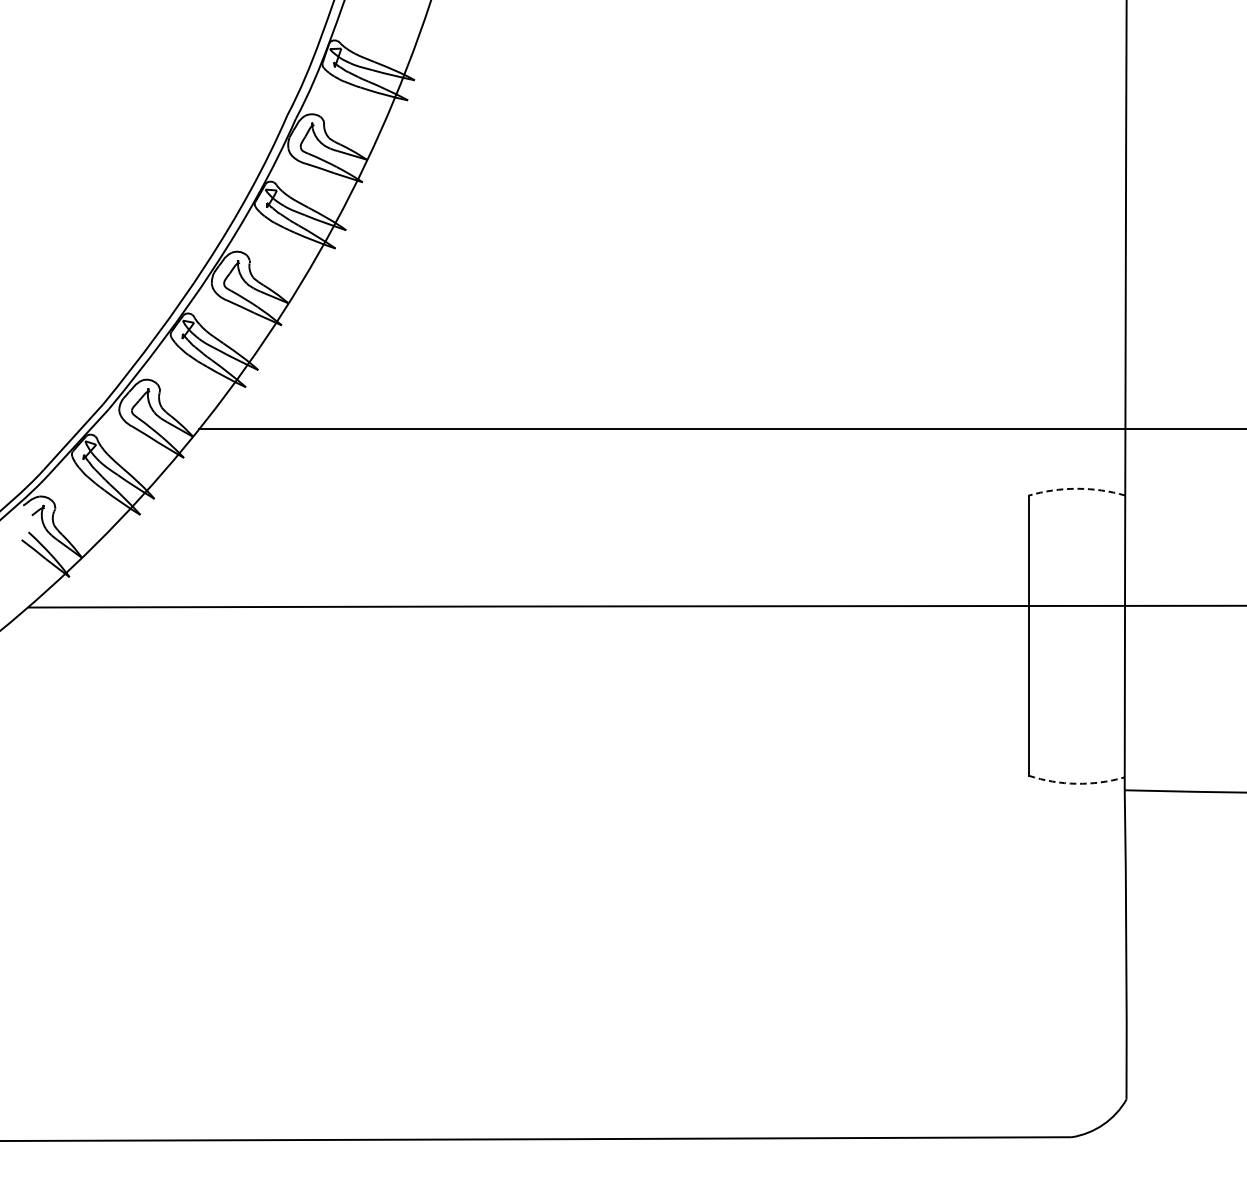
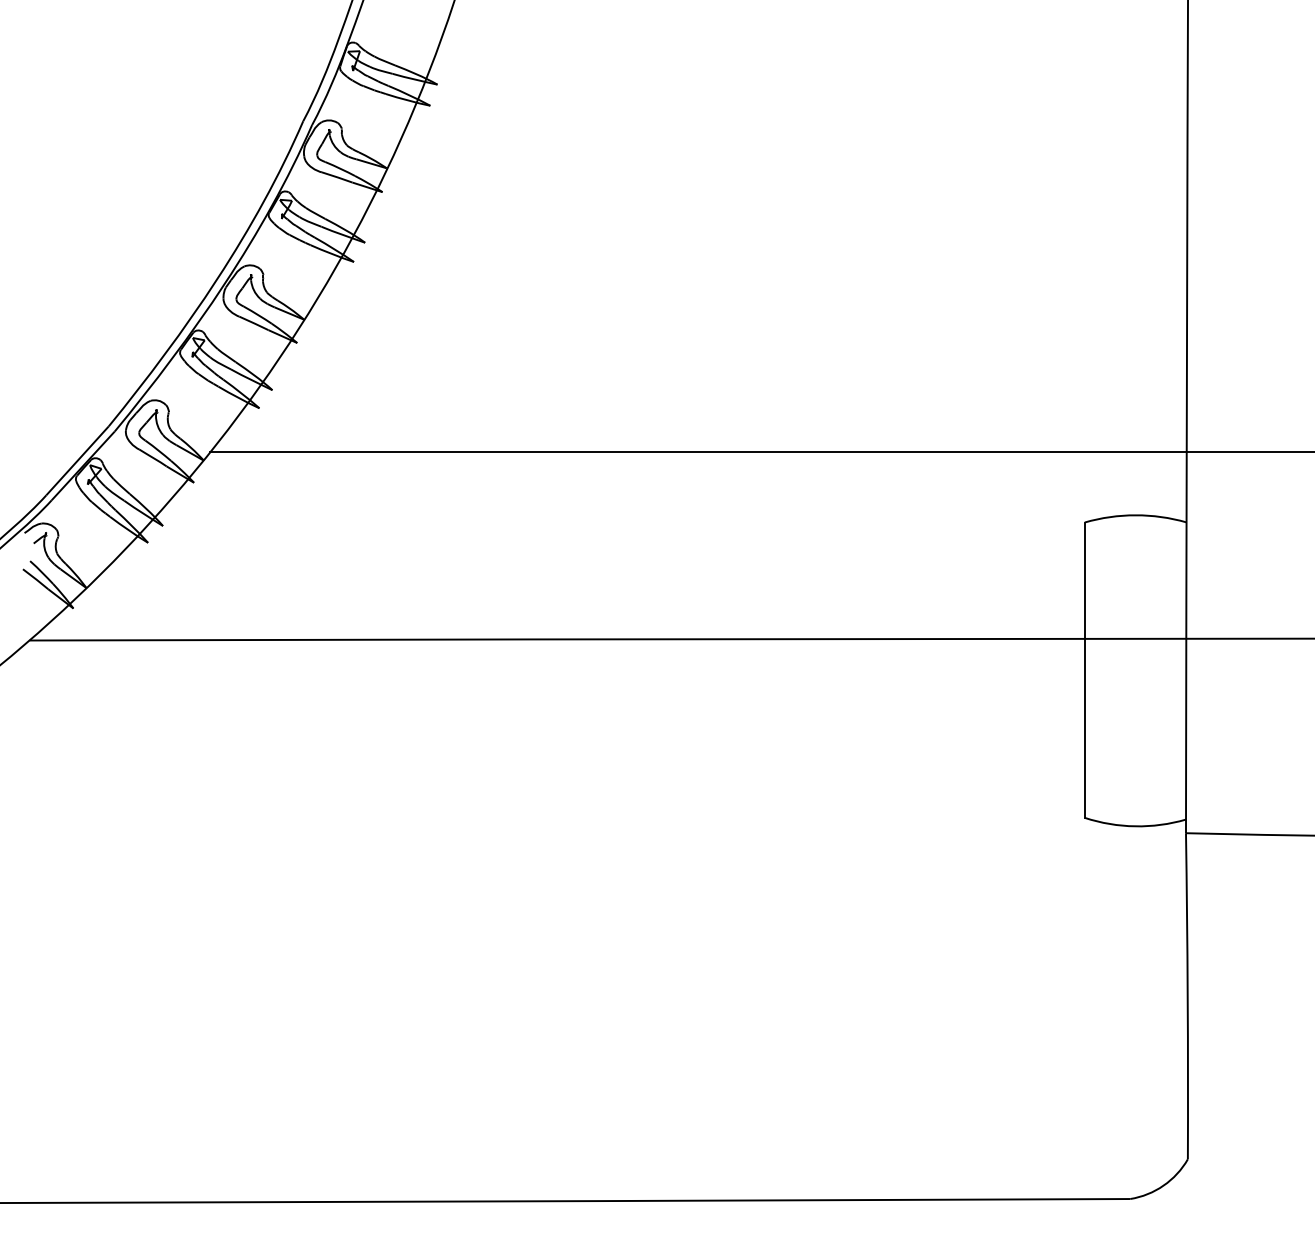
arc: (1076, 488) -> (1135, 515), dashed -> solid
arc: (1076, 783) -> (1135, 826), dashed -> solid

